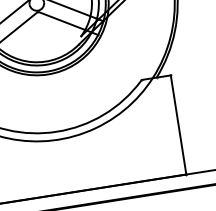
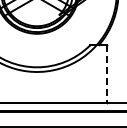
line: (179, 125) -> (107, 74), solid -> dashed

